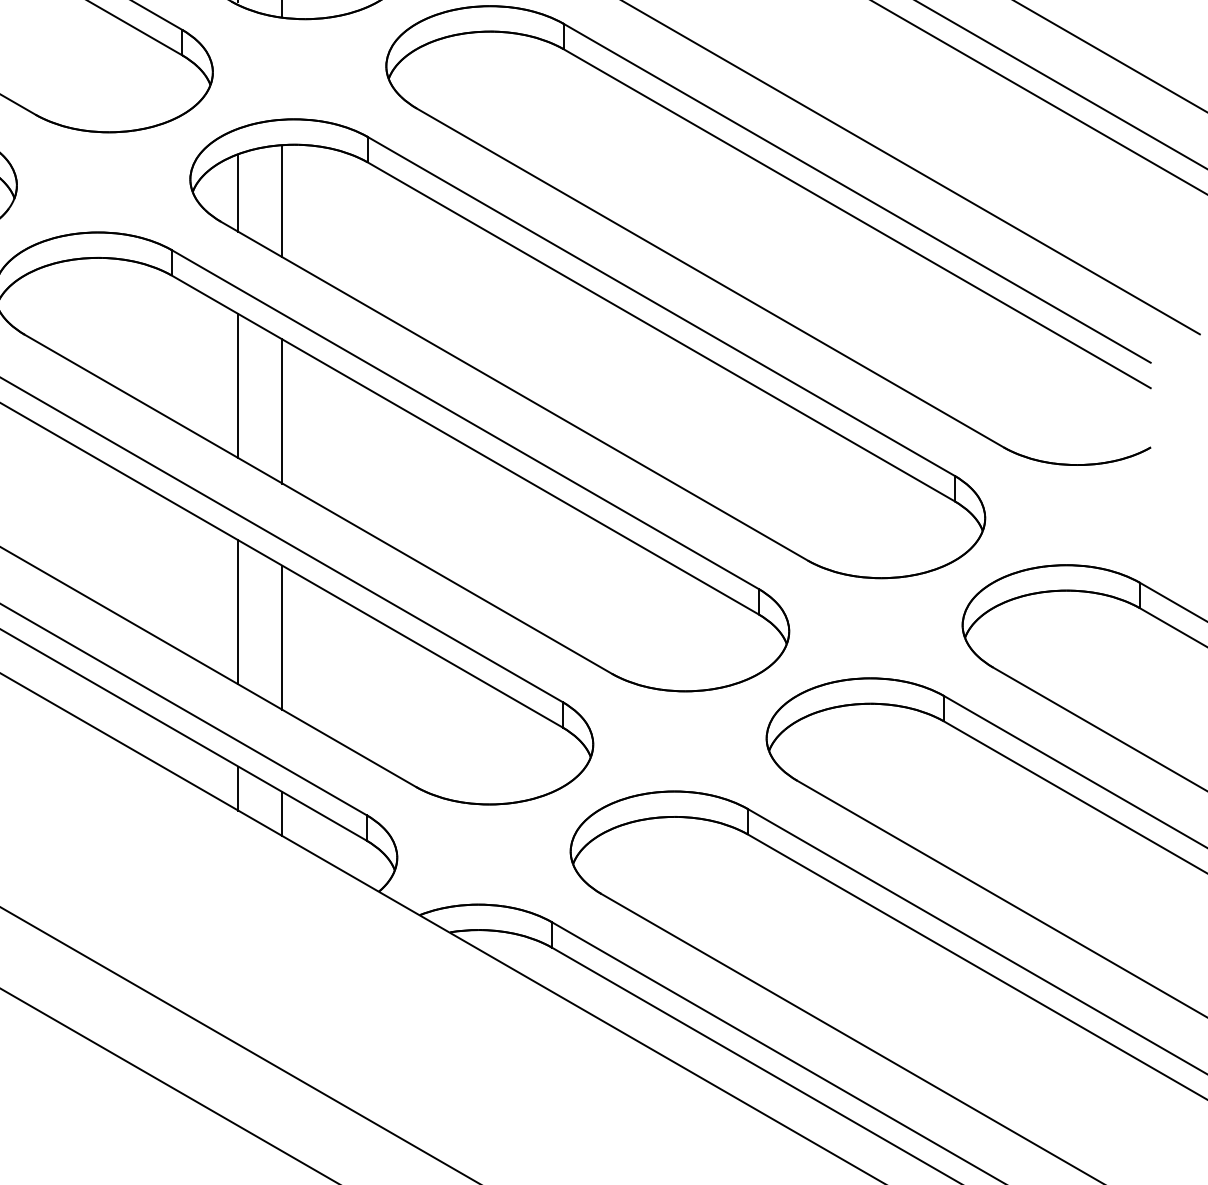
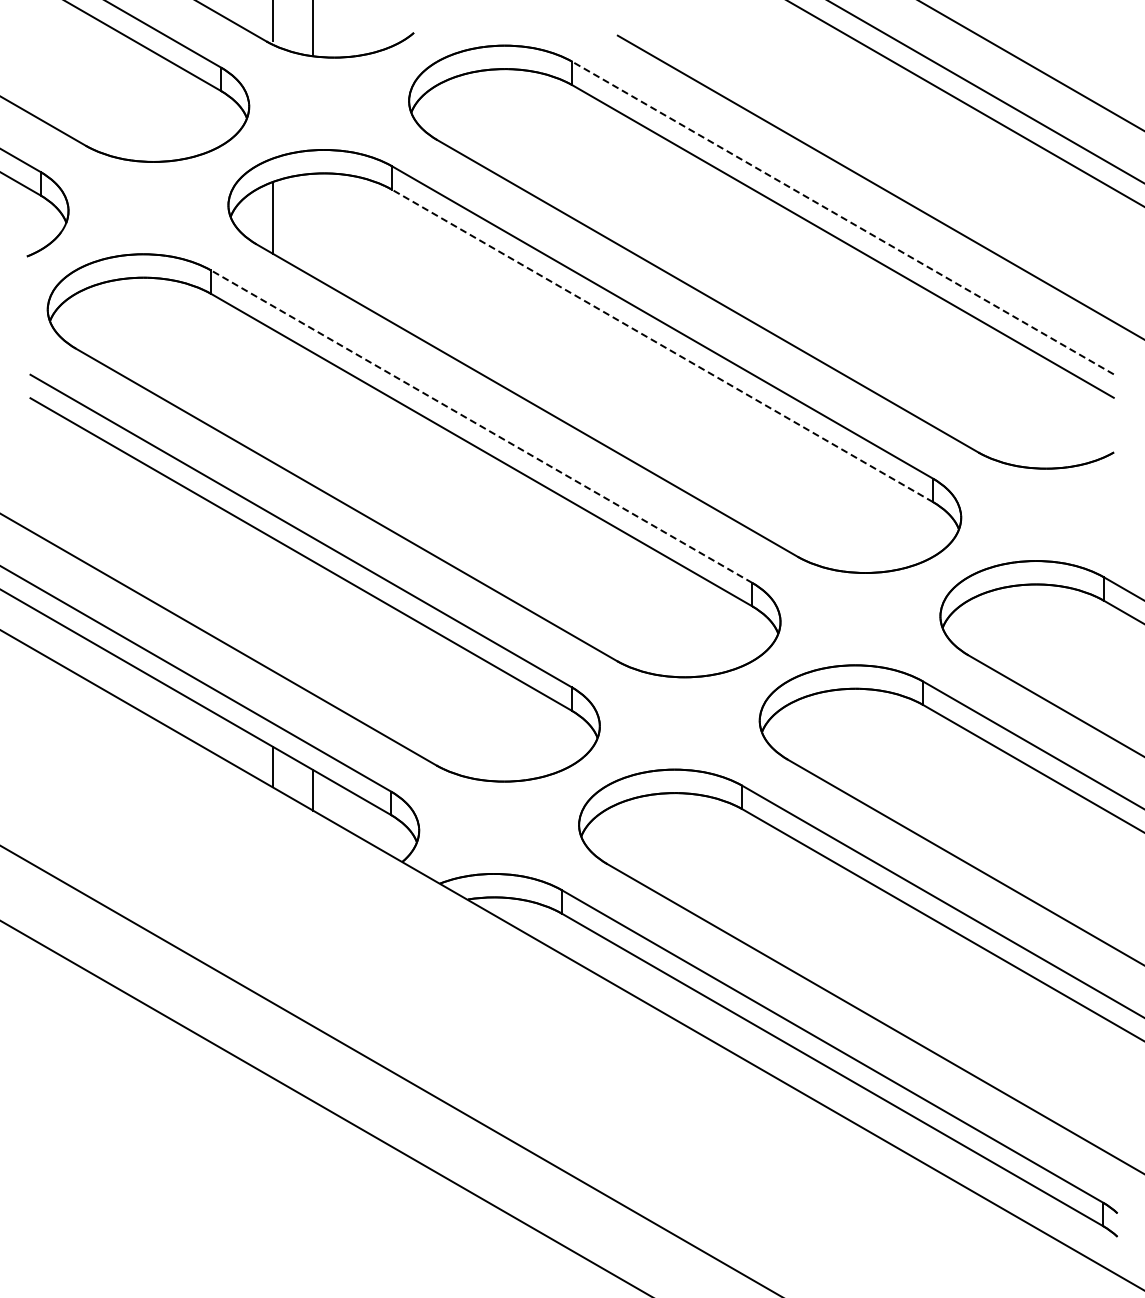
line: (857, 193) -> (843, 218), solid -> dashed
line: (282, 201) -> (313, 225), removed
line: (661, 331) -> (662, 345), solid -> dashed
line: (238, 385) -> (272, 395), removed
line: (282, 410) -> (313, 418), removed
line: (464, 419) -> (481, 426), solid -> dashed
line: (238, 612) -> (272, 604), removed
line: (282, 637) -> (313, 627), removed

